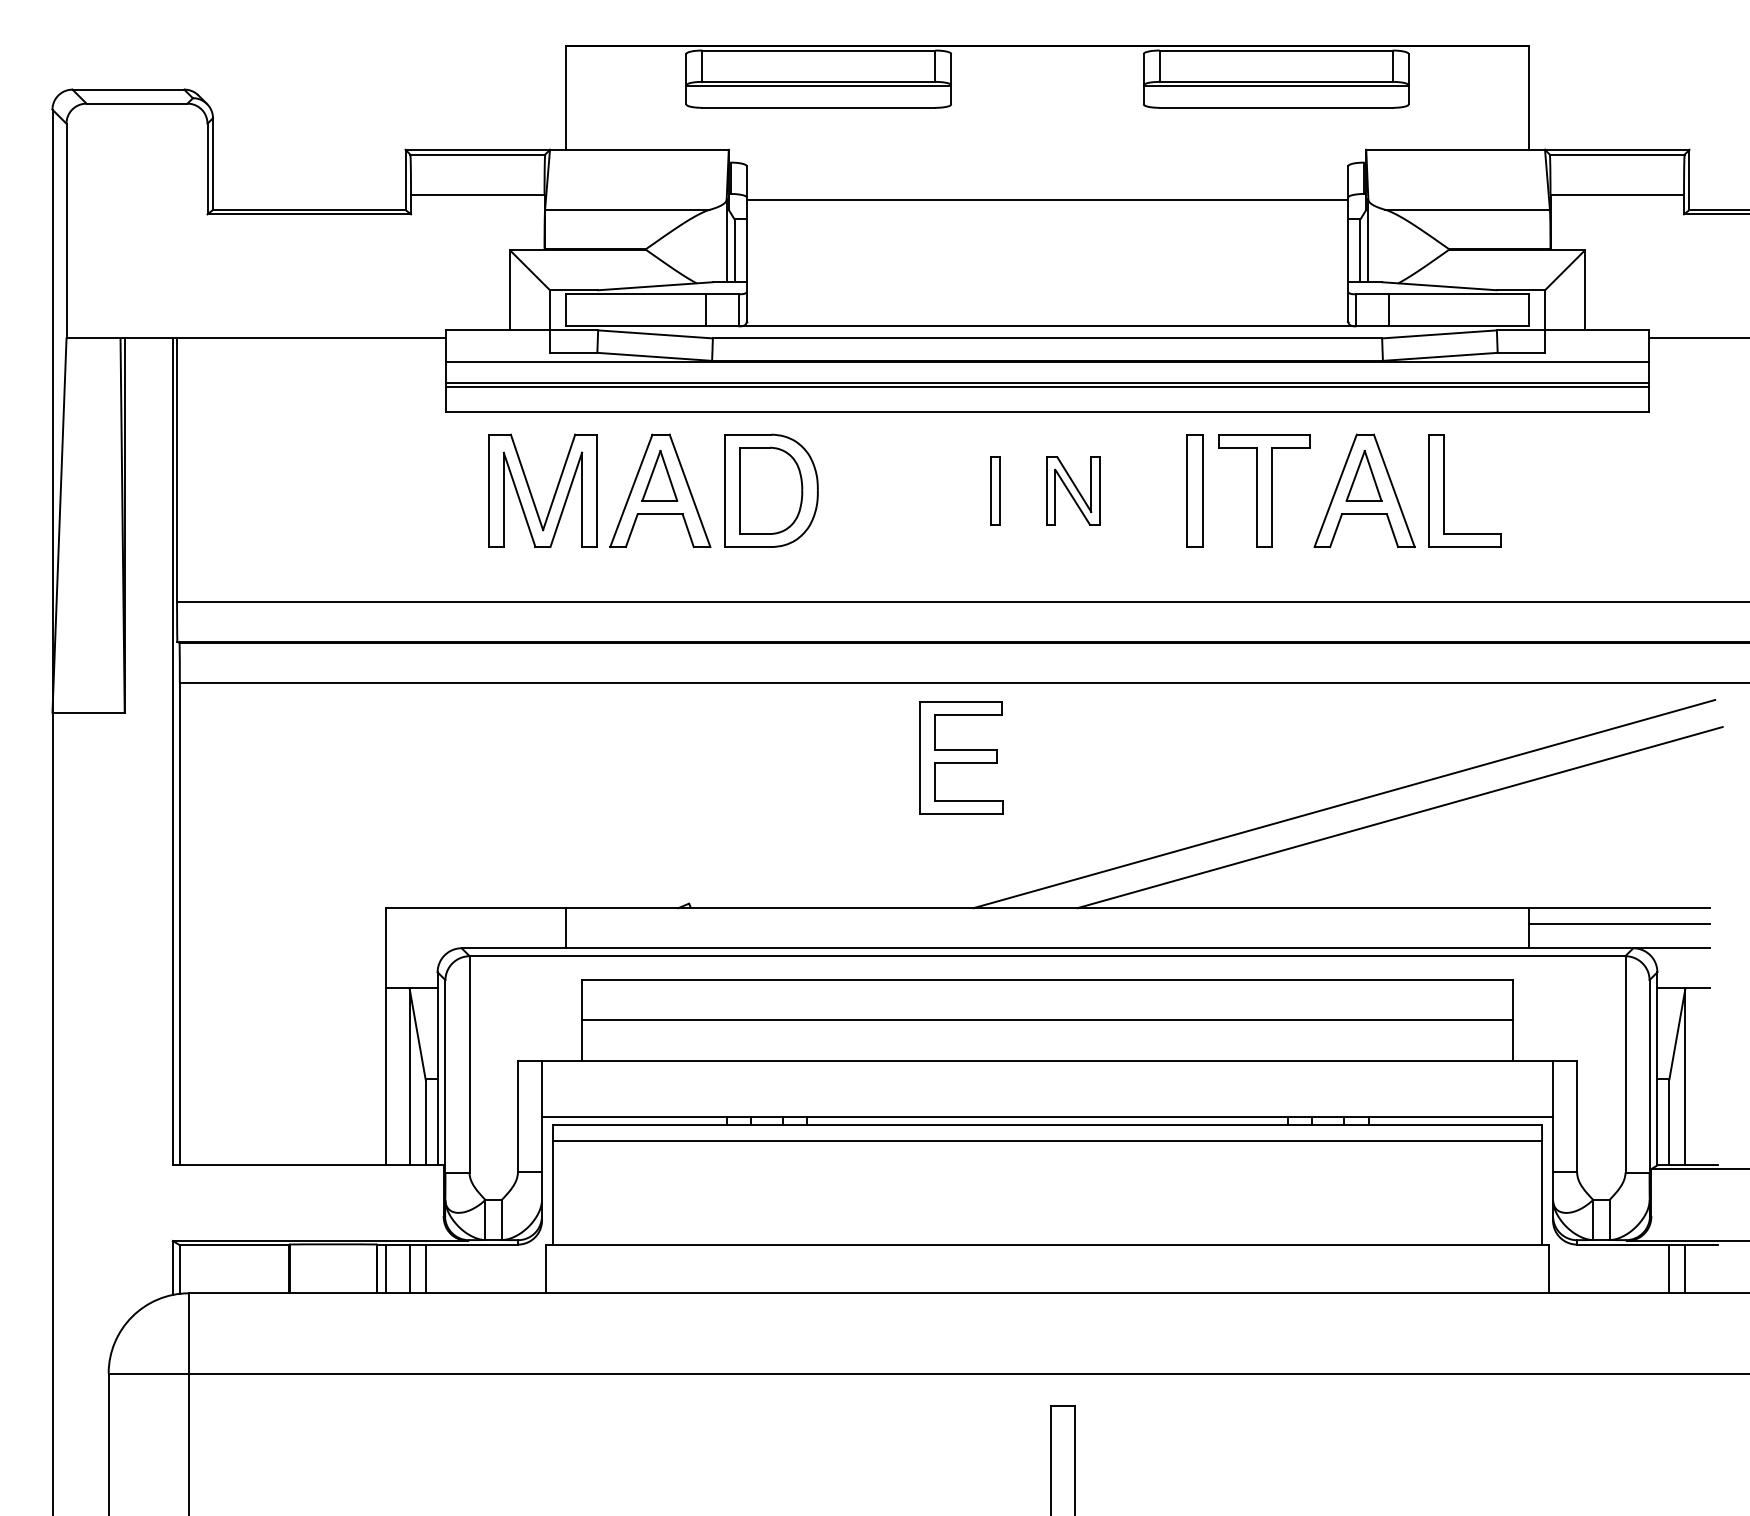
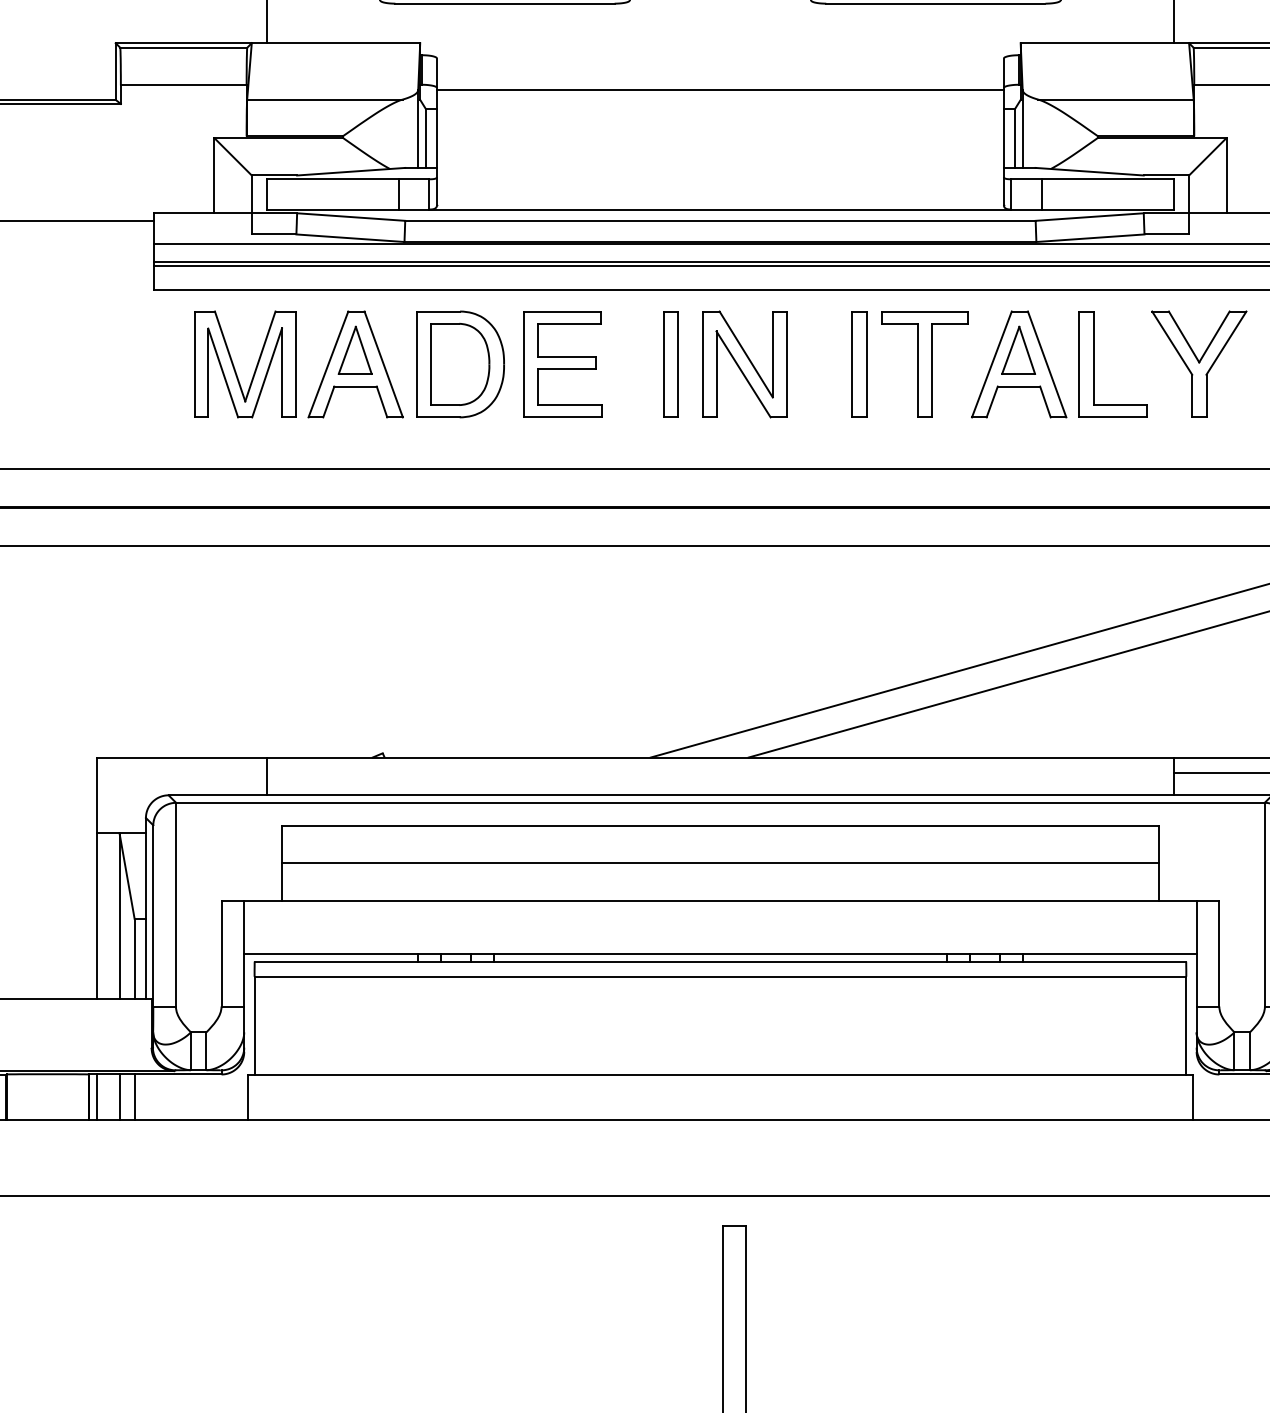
part: (995, 490) -> (671, 364), size x1.67
part: (1073, 490) -> (744, 364), size x1.67
part: (1555, 490) -> (1198, 364), added
part: (961, 757) -> (563, 364), moved

